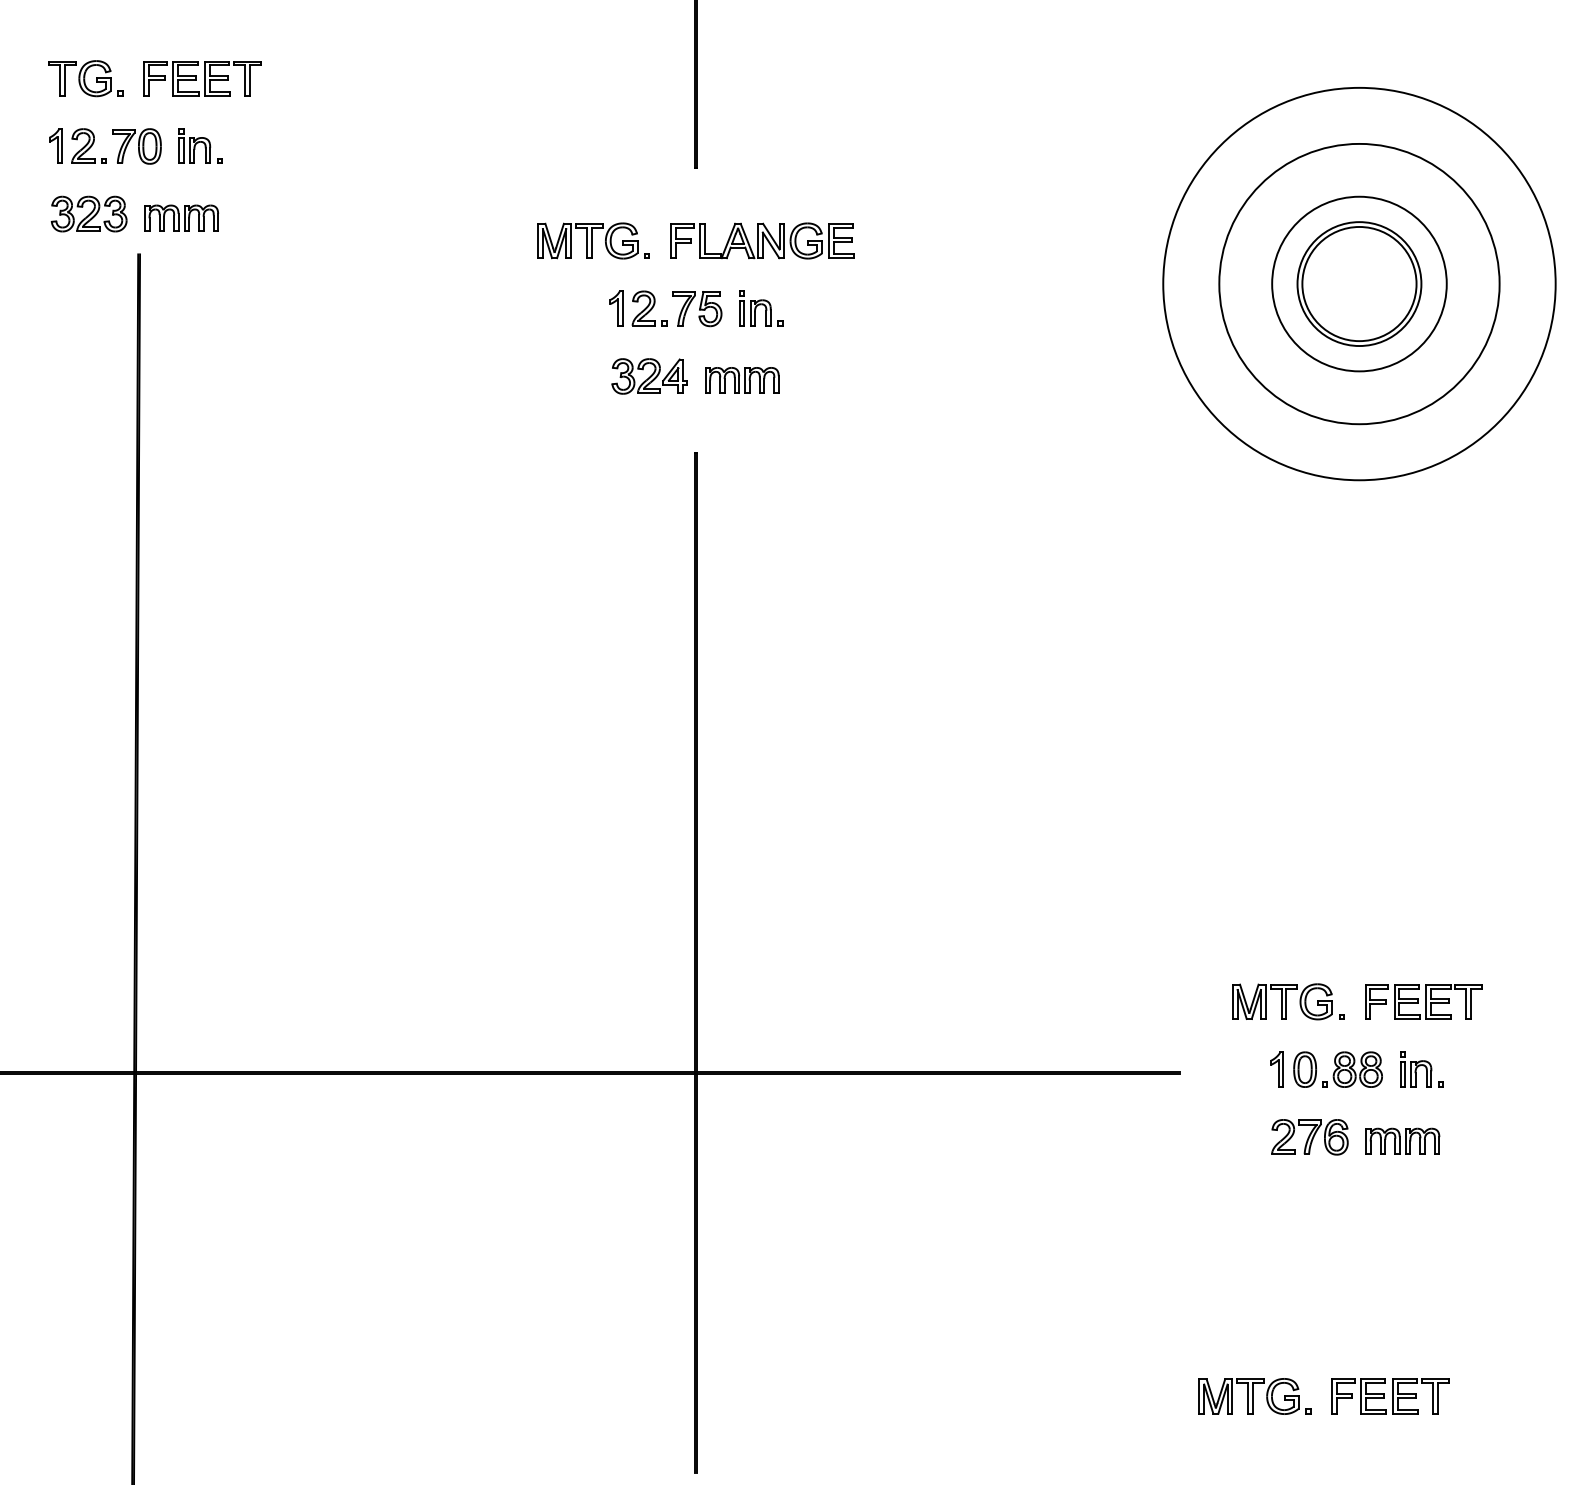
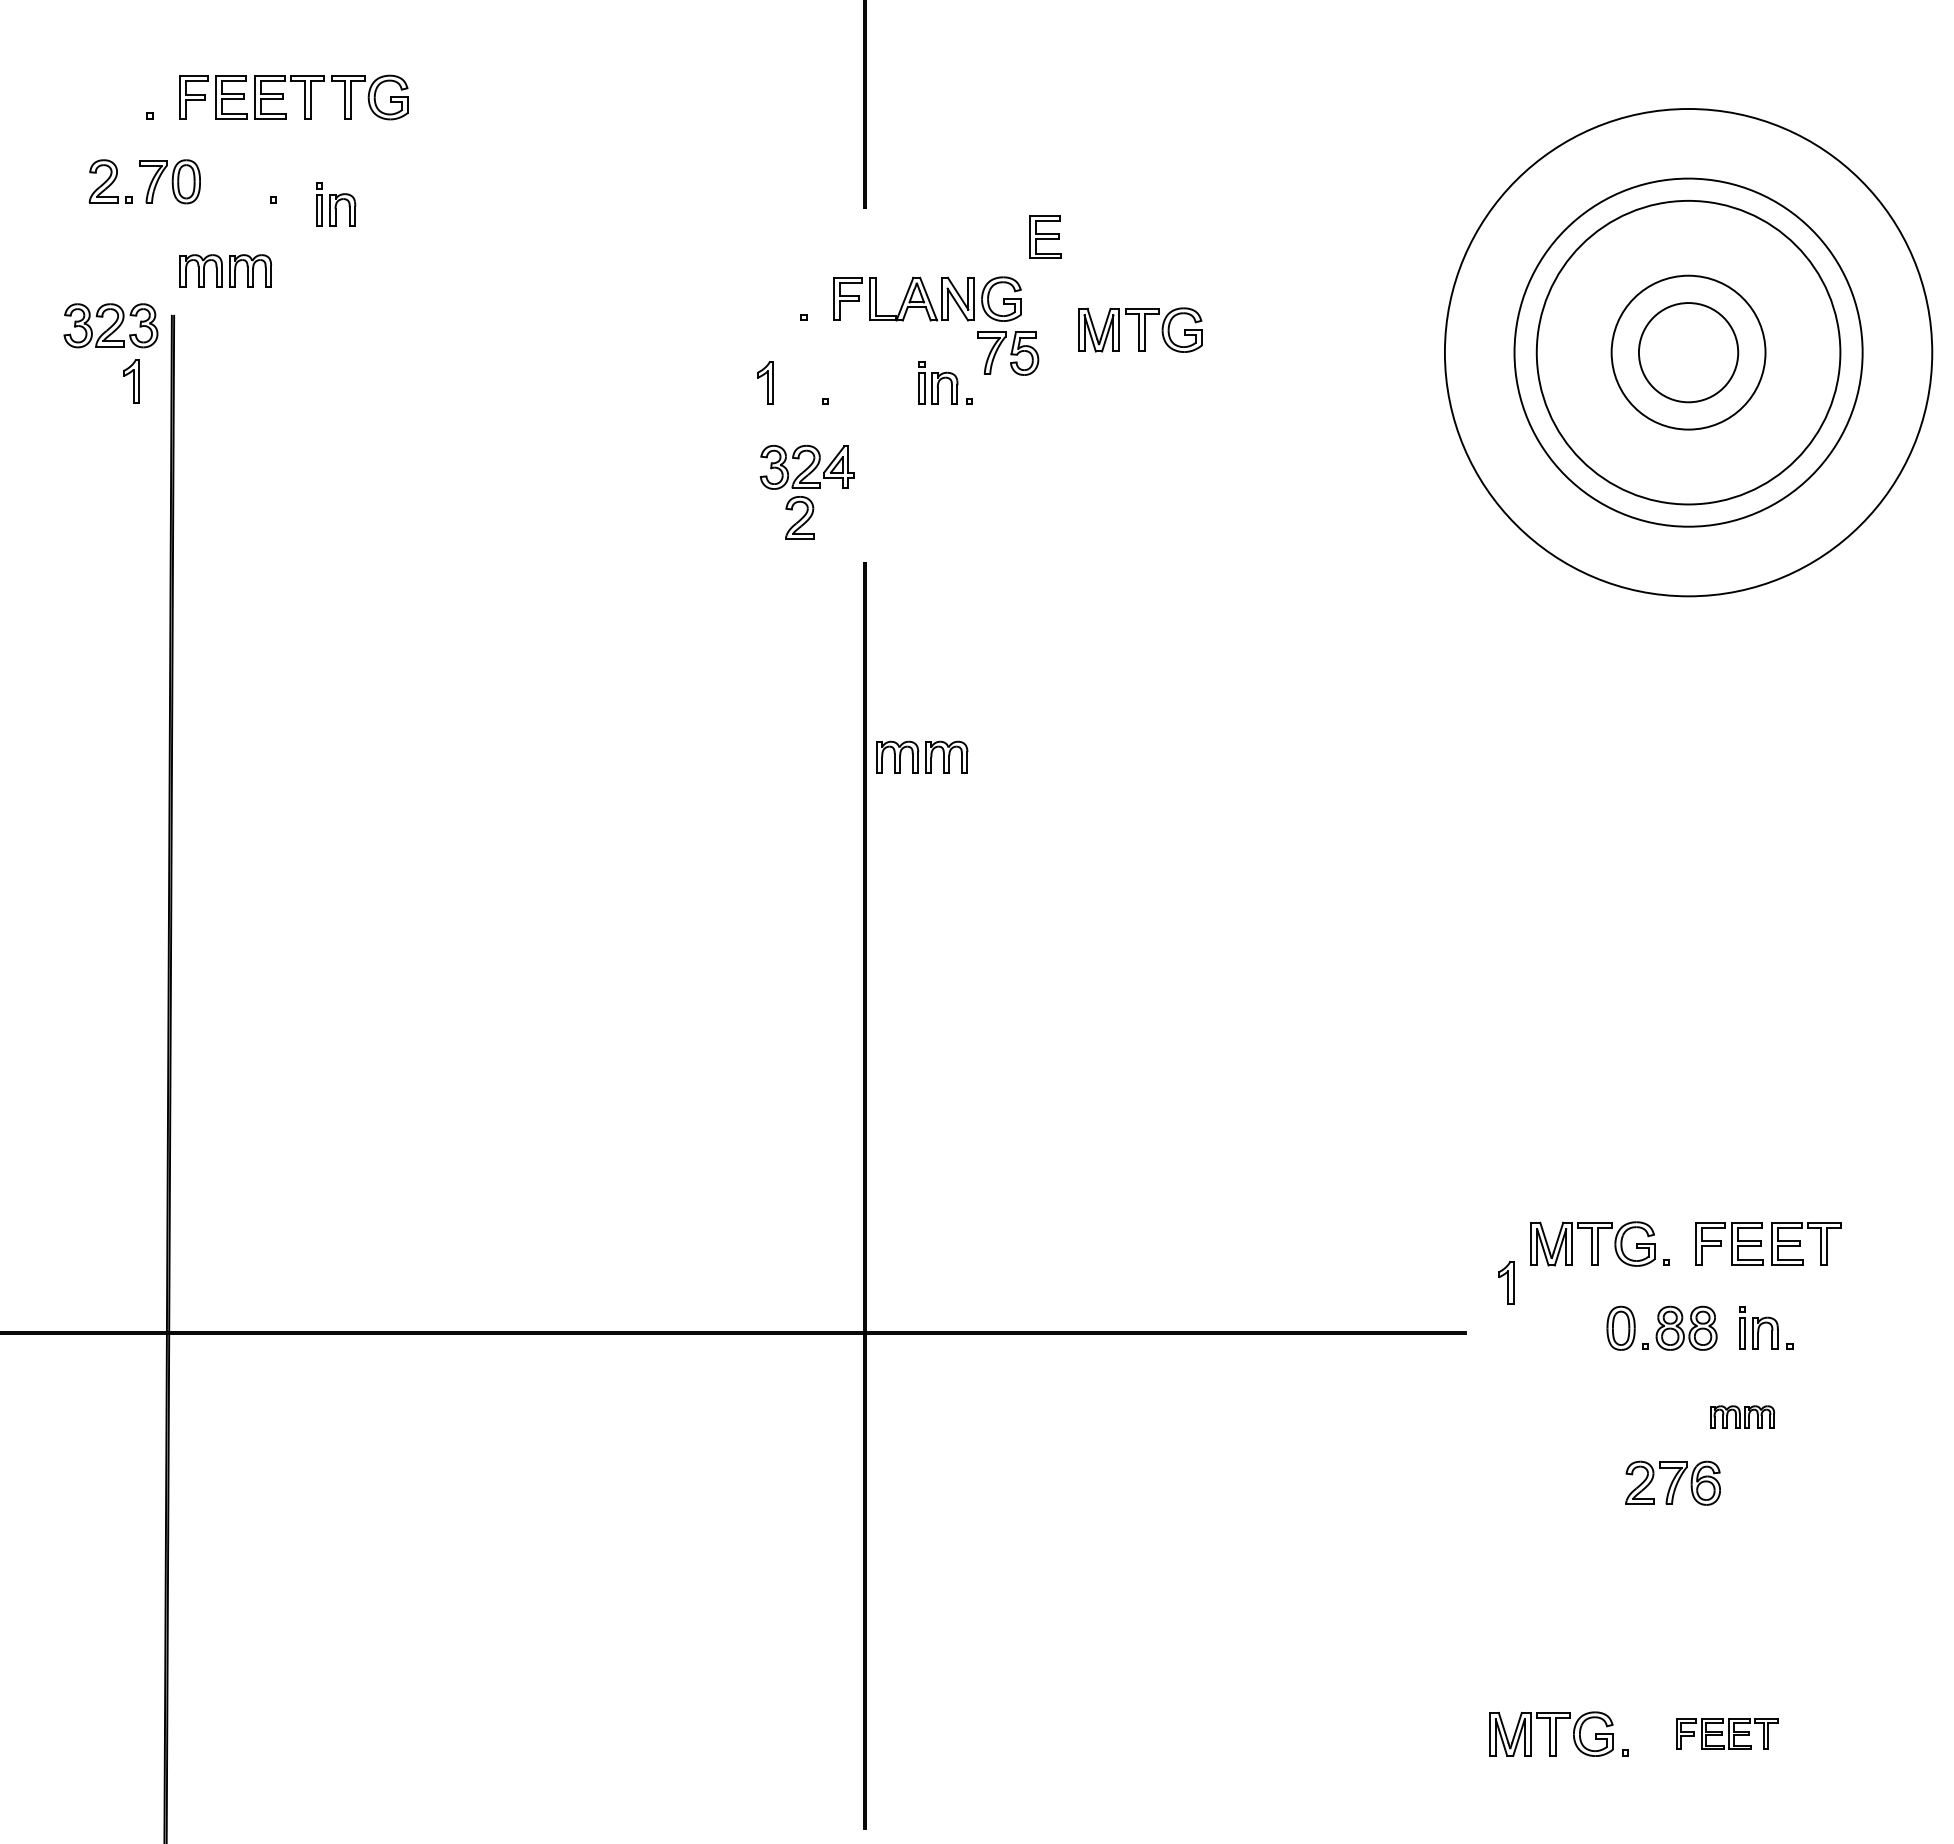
part: (79, 78) -> (369, 97), moved
part: (55, 146) -> (131, 381), moved
part: (195, 146) -> (336, 204), moved
part: (88, 213) -> (110, 325), moved
part: (588, 240) -> (1140, 329), moved
part: (841, 240) -> (1045, 236), moved
circle: (1359, 283) -> (1688, 352), size x0.7
circle: (1359, 283) -> (1688, 352), size x1.4
part: (643, 308) -> (799, 517), moved
part: (697, 308) -> (1008, 353), moved
part: (742, 379) -> (922, 756), moved
part: (1277, 1069) -> (1506, 1282), moved
part: (1309, 1136) -> (1672, 1482), moved
part: (1402, 1140) -> (1742, 1416), size x0.7
part: (1390, 1396) -> (1727, 1734), size x0.7

